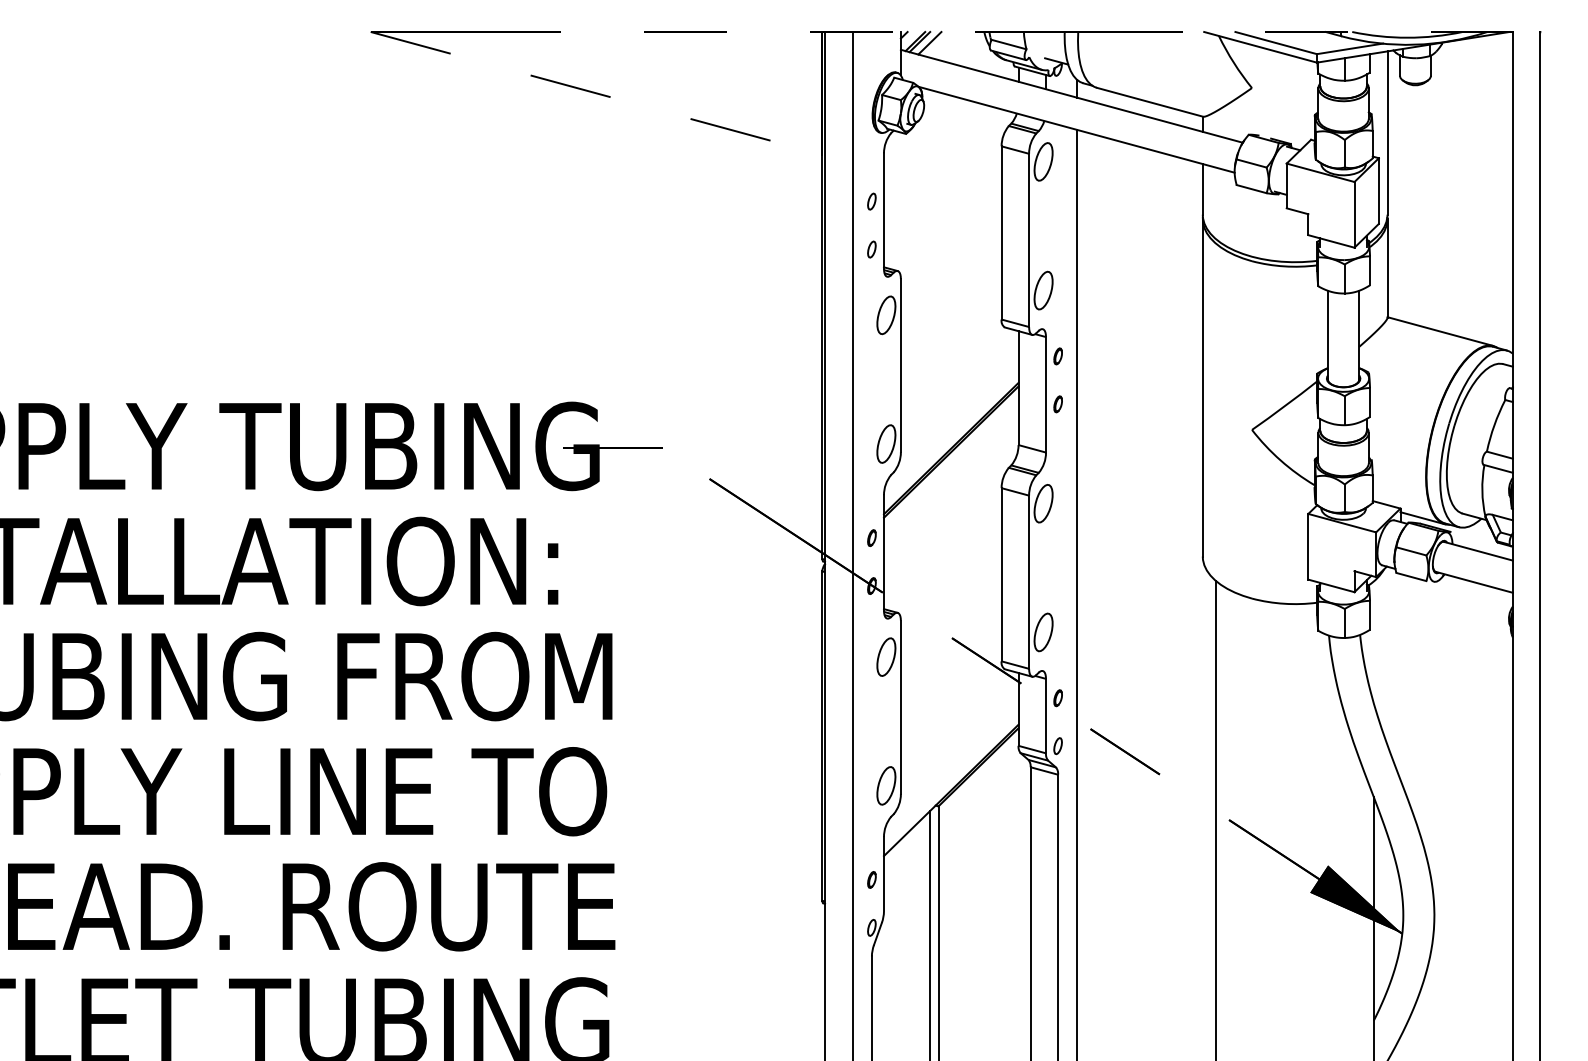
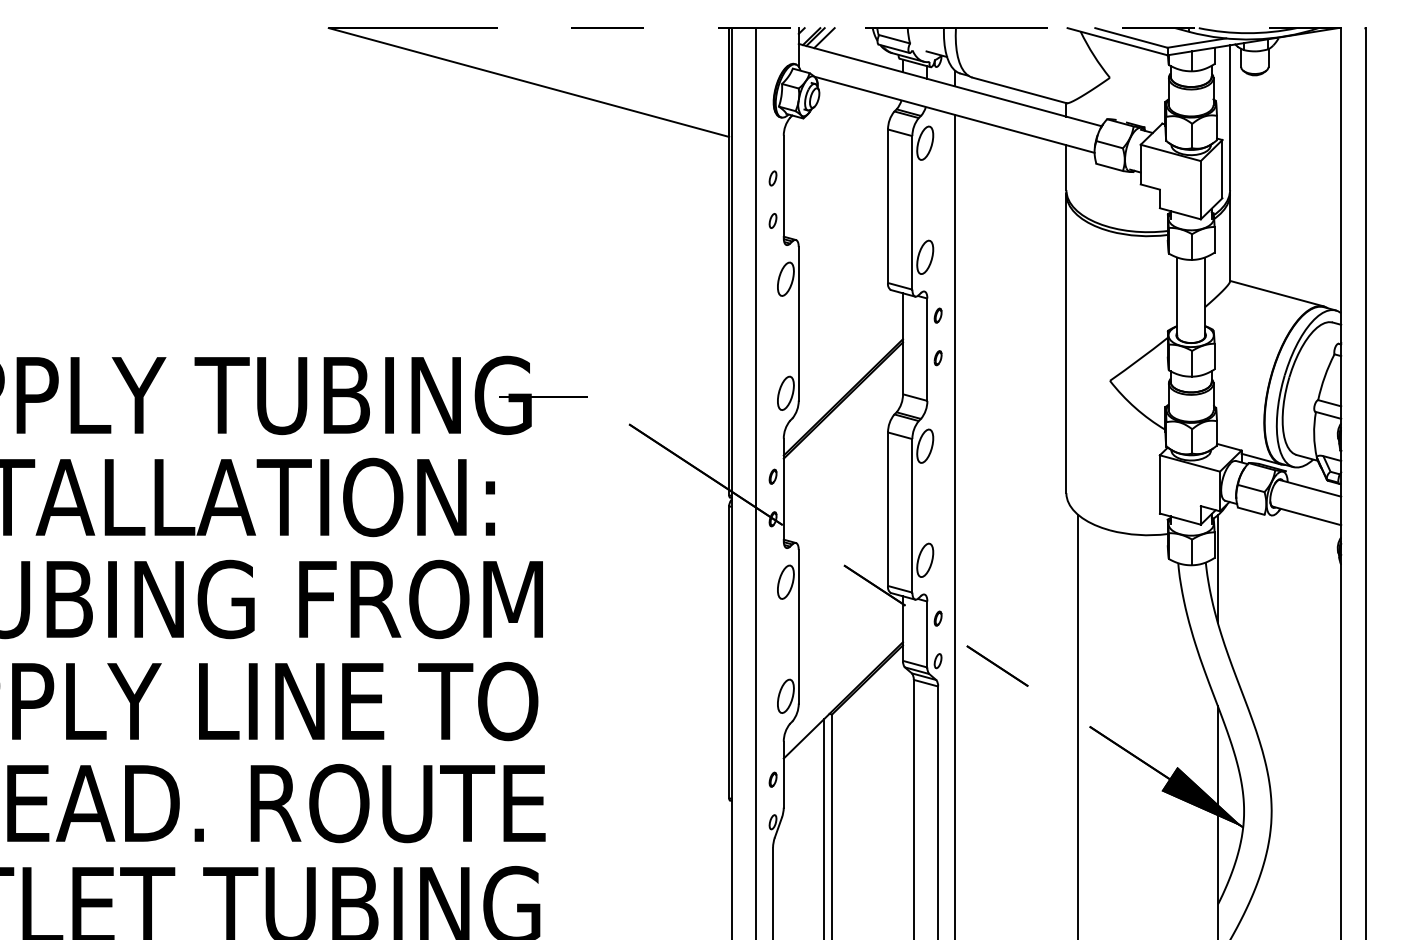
line: (597, 93) -> (529, 82), dashed -> solid
line: (1373, 641) -> (1217, 568), added

